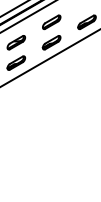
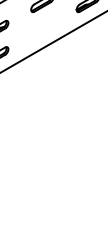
part: (51, 42) -> (42, 29), removed

